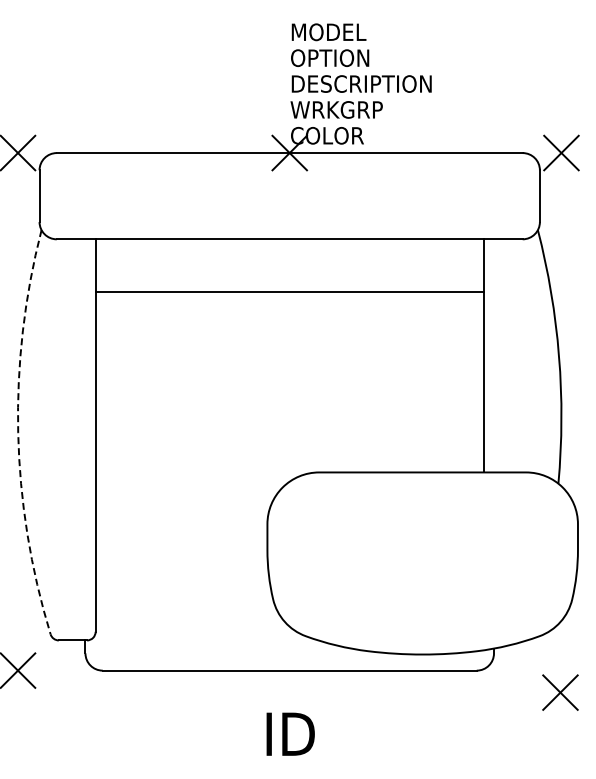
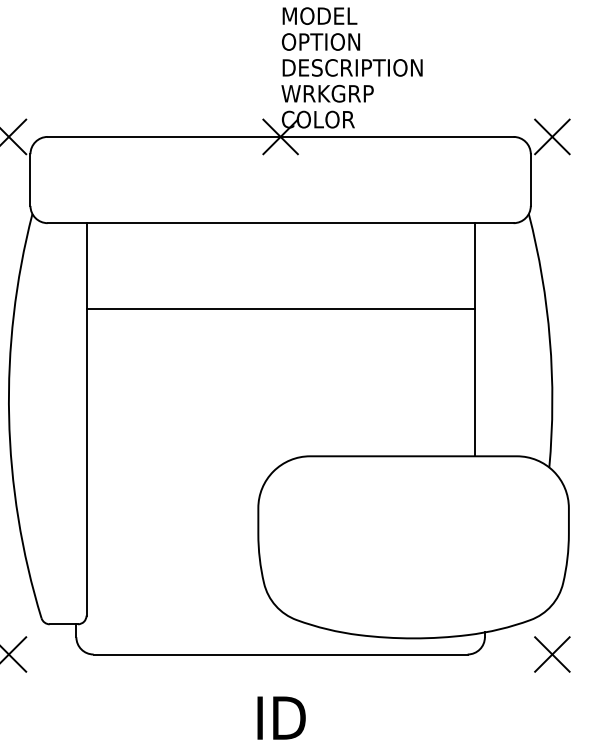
line: (289, 291) -> (280, 309), moved
arc: (18, 432) -> (9, 416), dashed -> solid
part: (560, 692) -> (552, 654), moved

